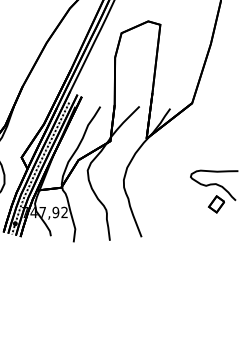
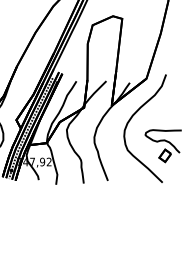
curve: (171, 157) -> (130, 120), added

